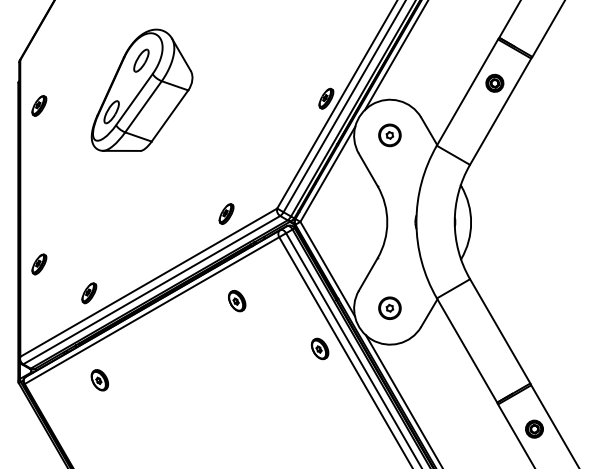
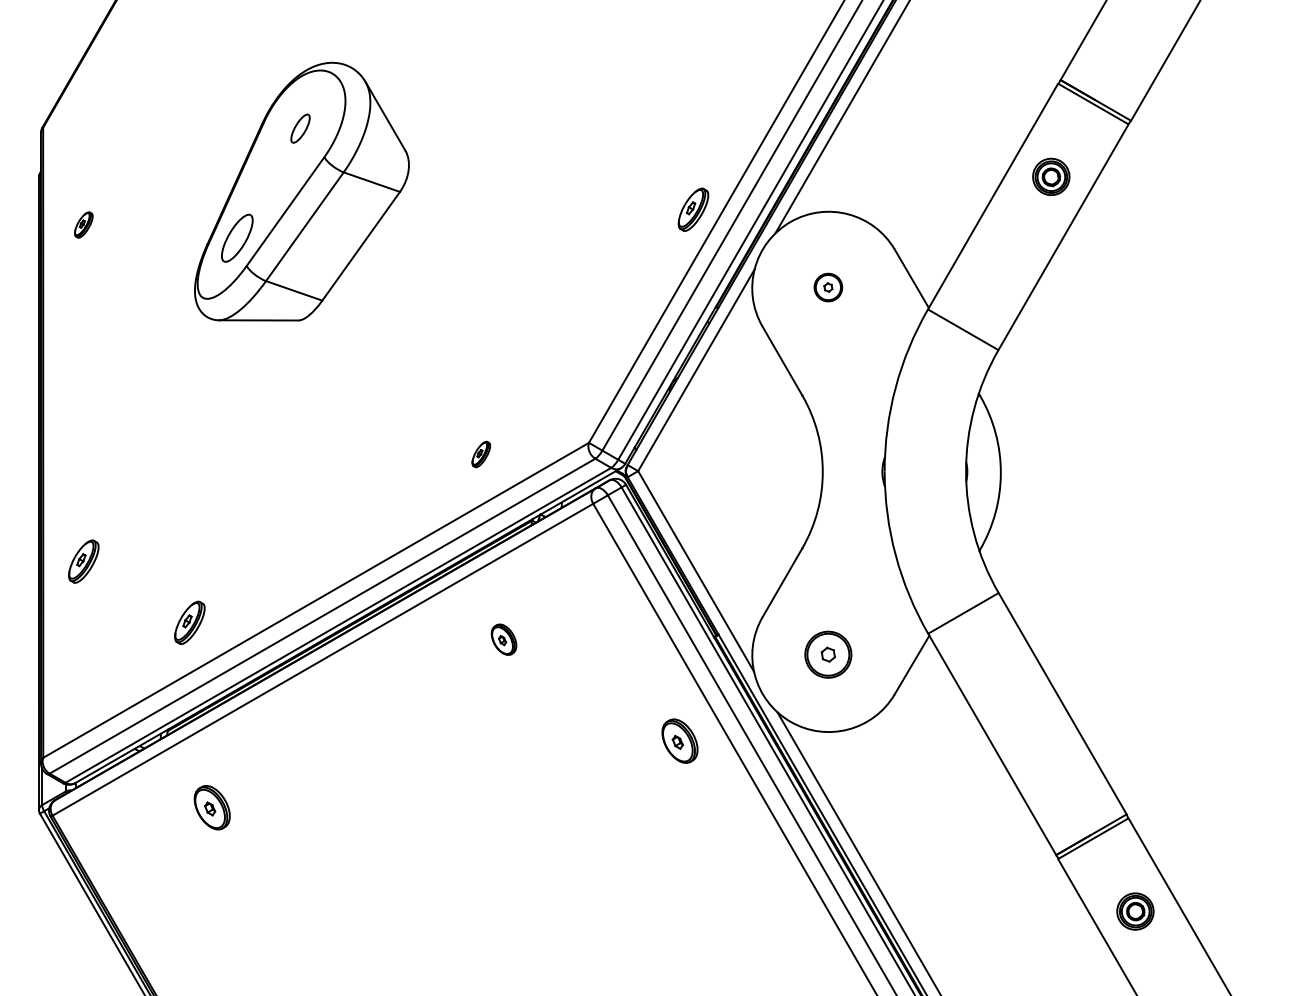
part: (141, 60) -> (300, 128), size x0.6
part: (39, 105) -> (83, 223), size x0.6
part: (389, 135) -> (827, 287), size x0.6
part: (226, 213) -> (481, 453), size x0.6
part: (237, 301) -> (504, 640), size x0.7

